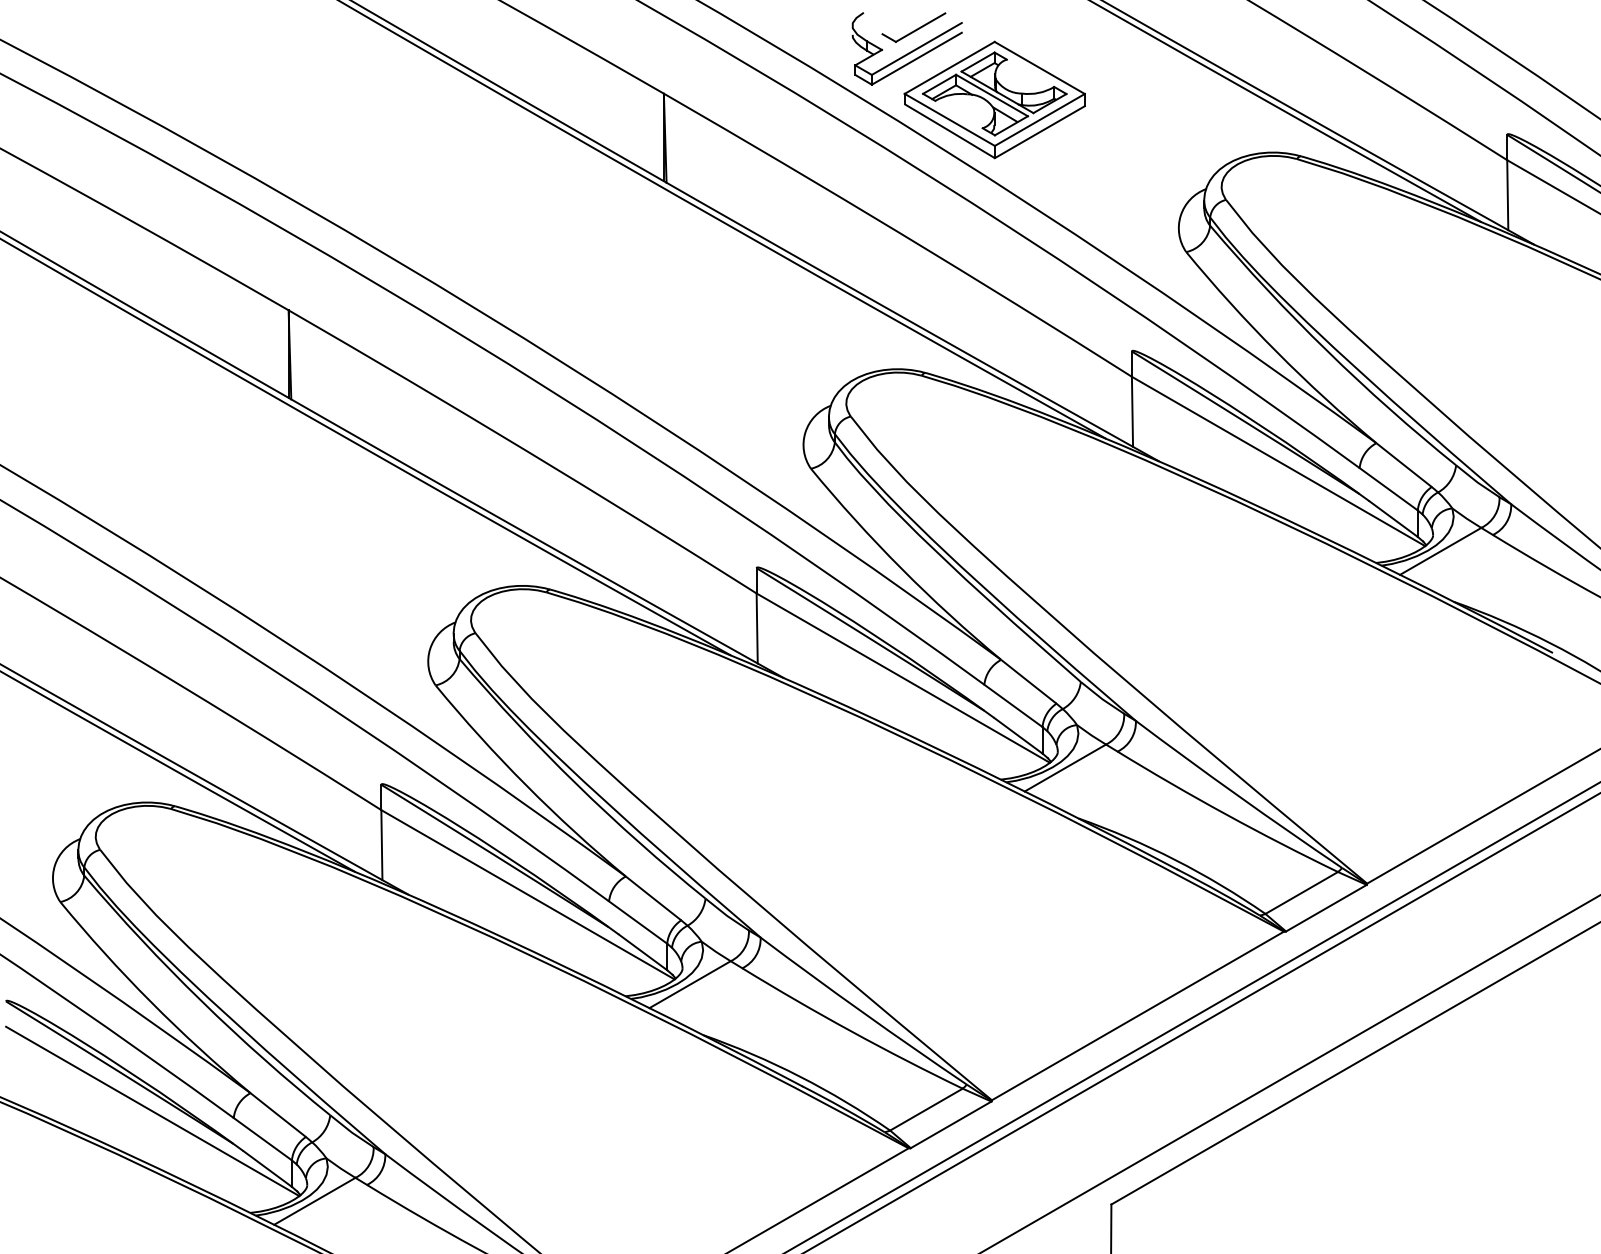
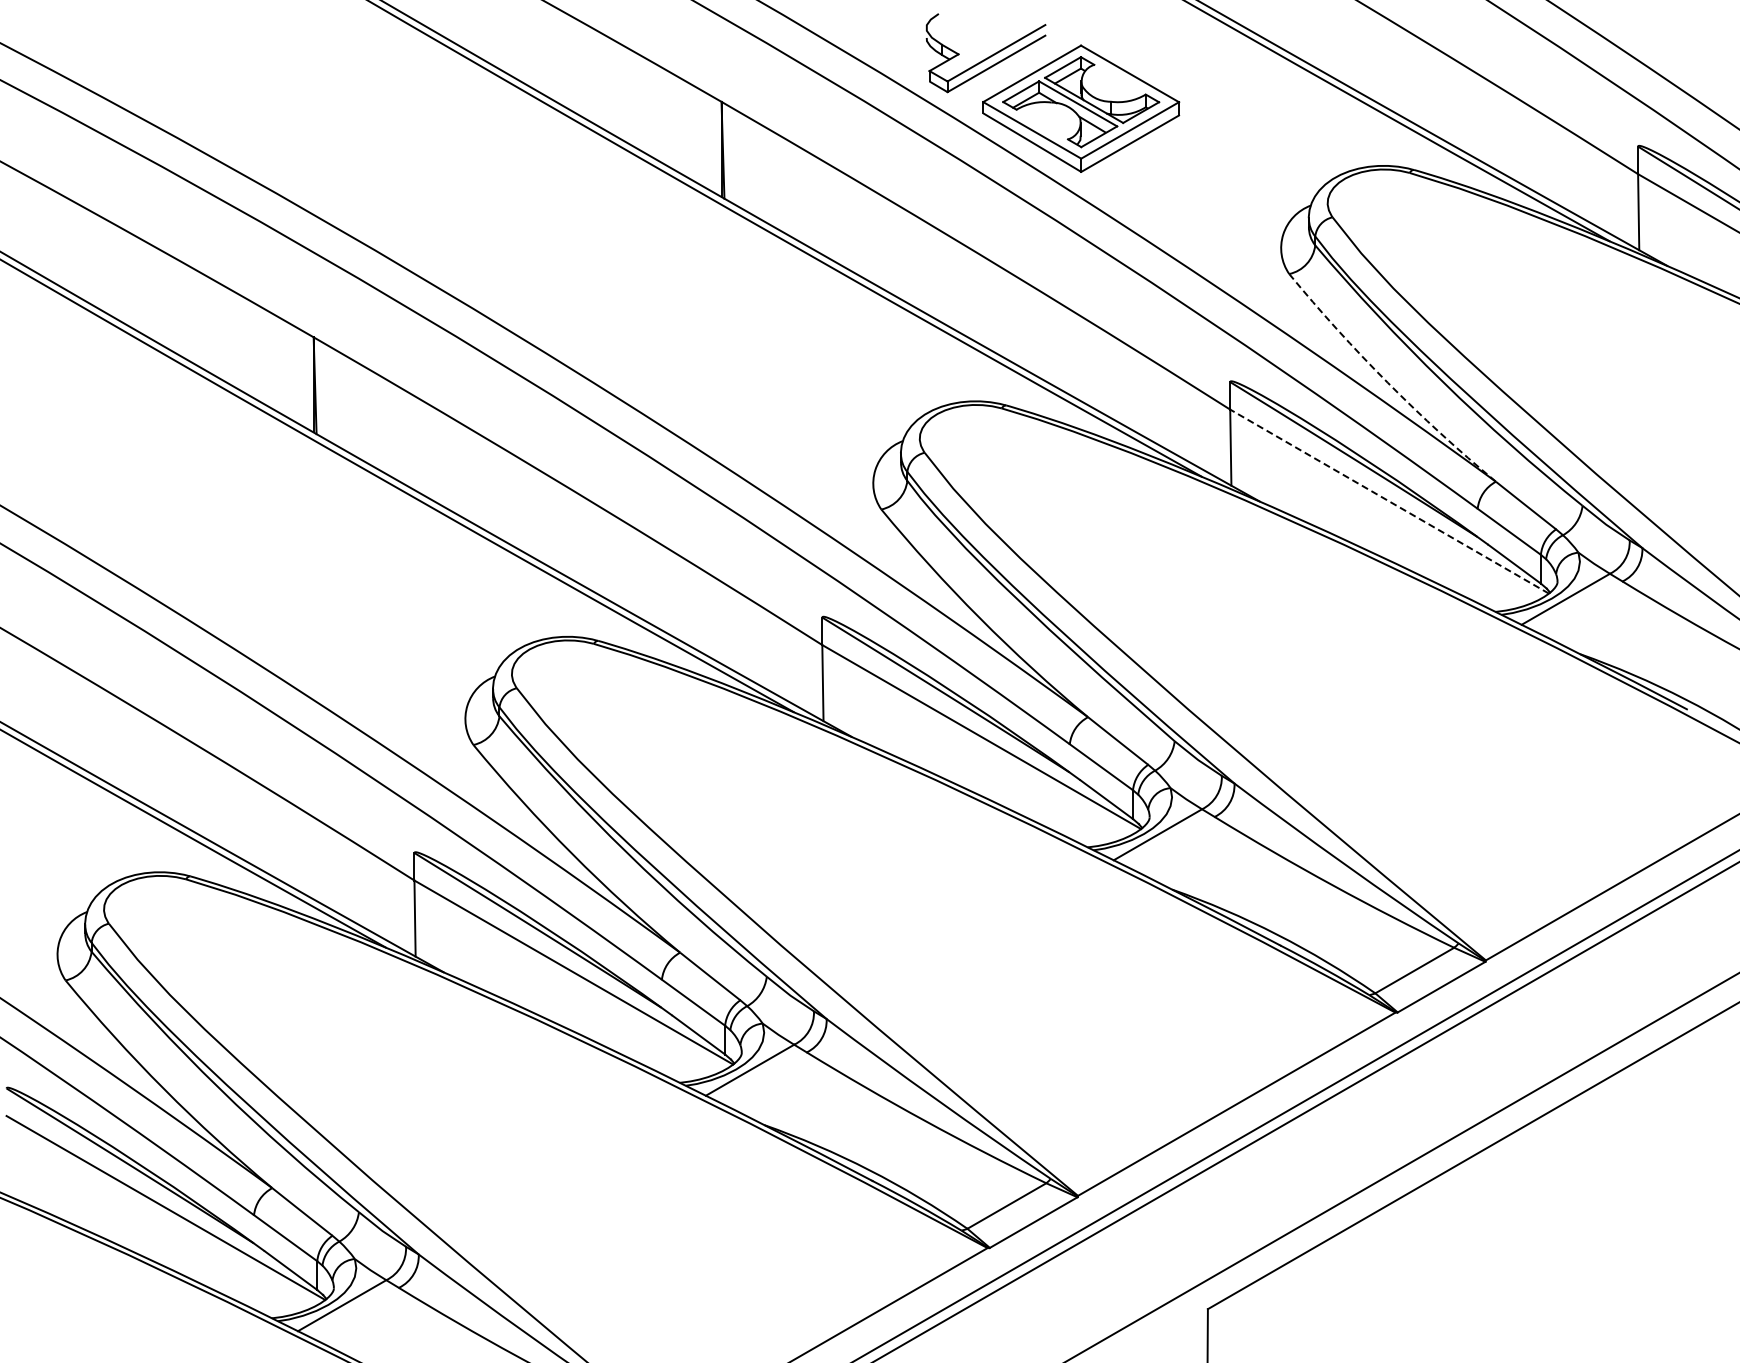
part: (914, 27) -> (993, 29), removed
arc: (1276, 351) -> (1387, 382), solid -> dashed
line: (1278, 461) -> (1389, 501), solid -> dashed

